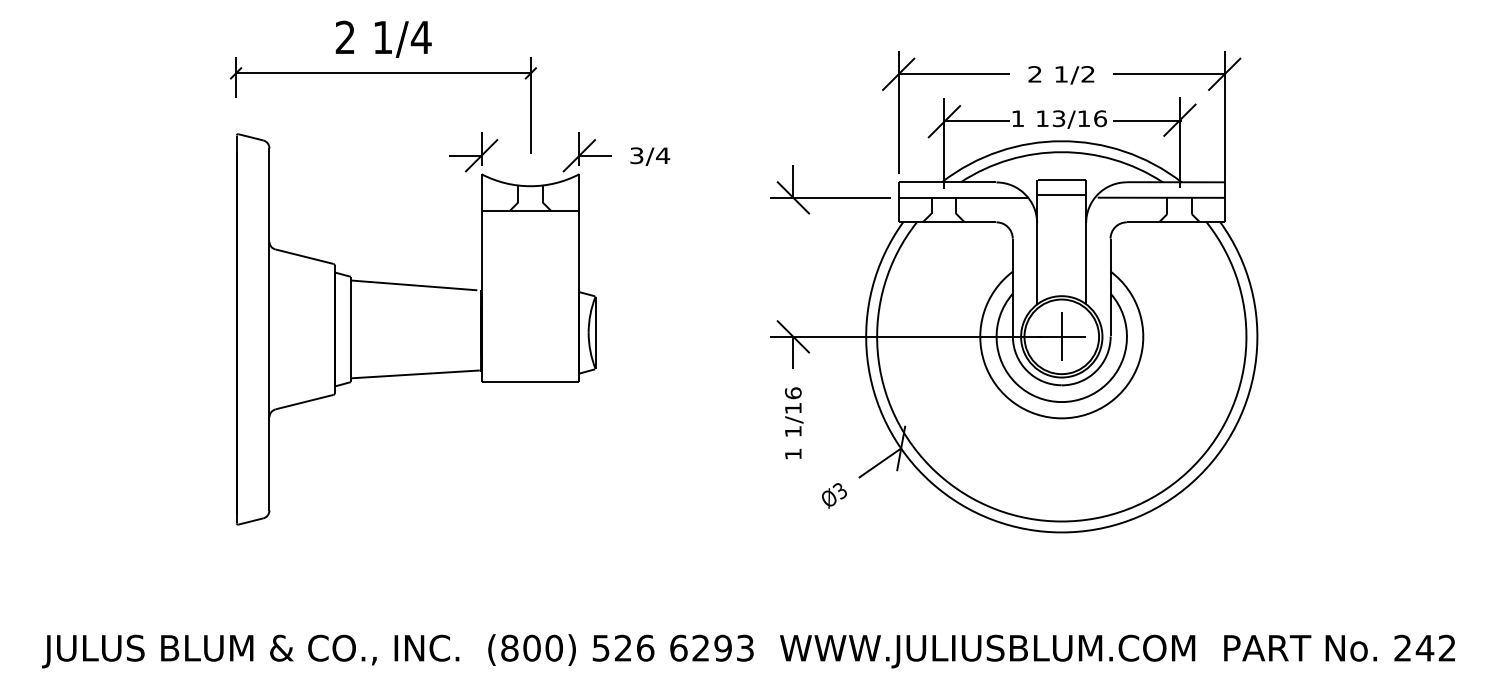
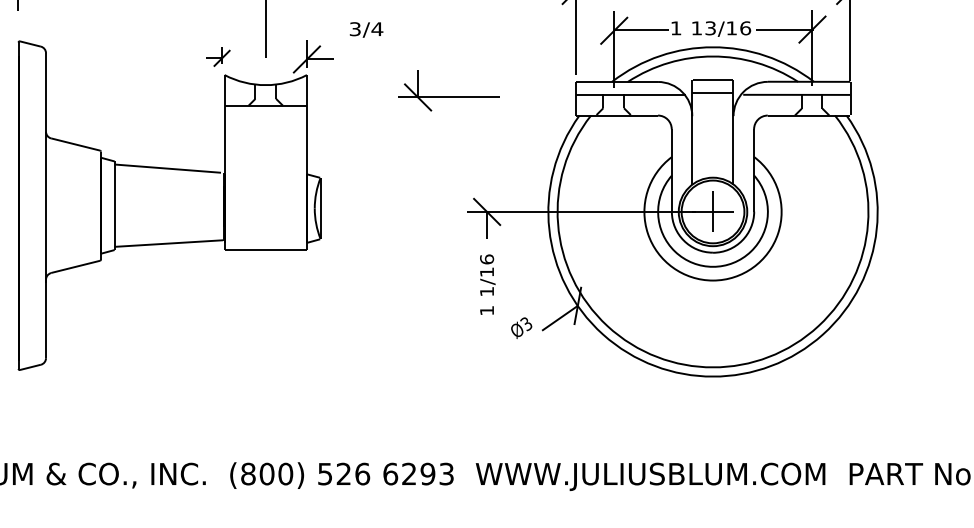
part: (473, 152) -> (217, 56), size x0.6
text: (650, 156) -> (366, 29), moved
part: (830, 197) -> (449, 97), moved
text: (834, 495) -> (521, 327), moved

